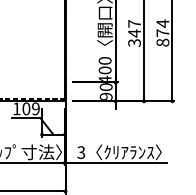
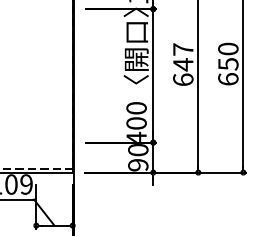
text: (162, 32) -> (227, 63), 874 -> 650
text: (134, 42) -> (183, 79), 347 -> 647

